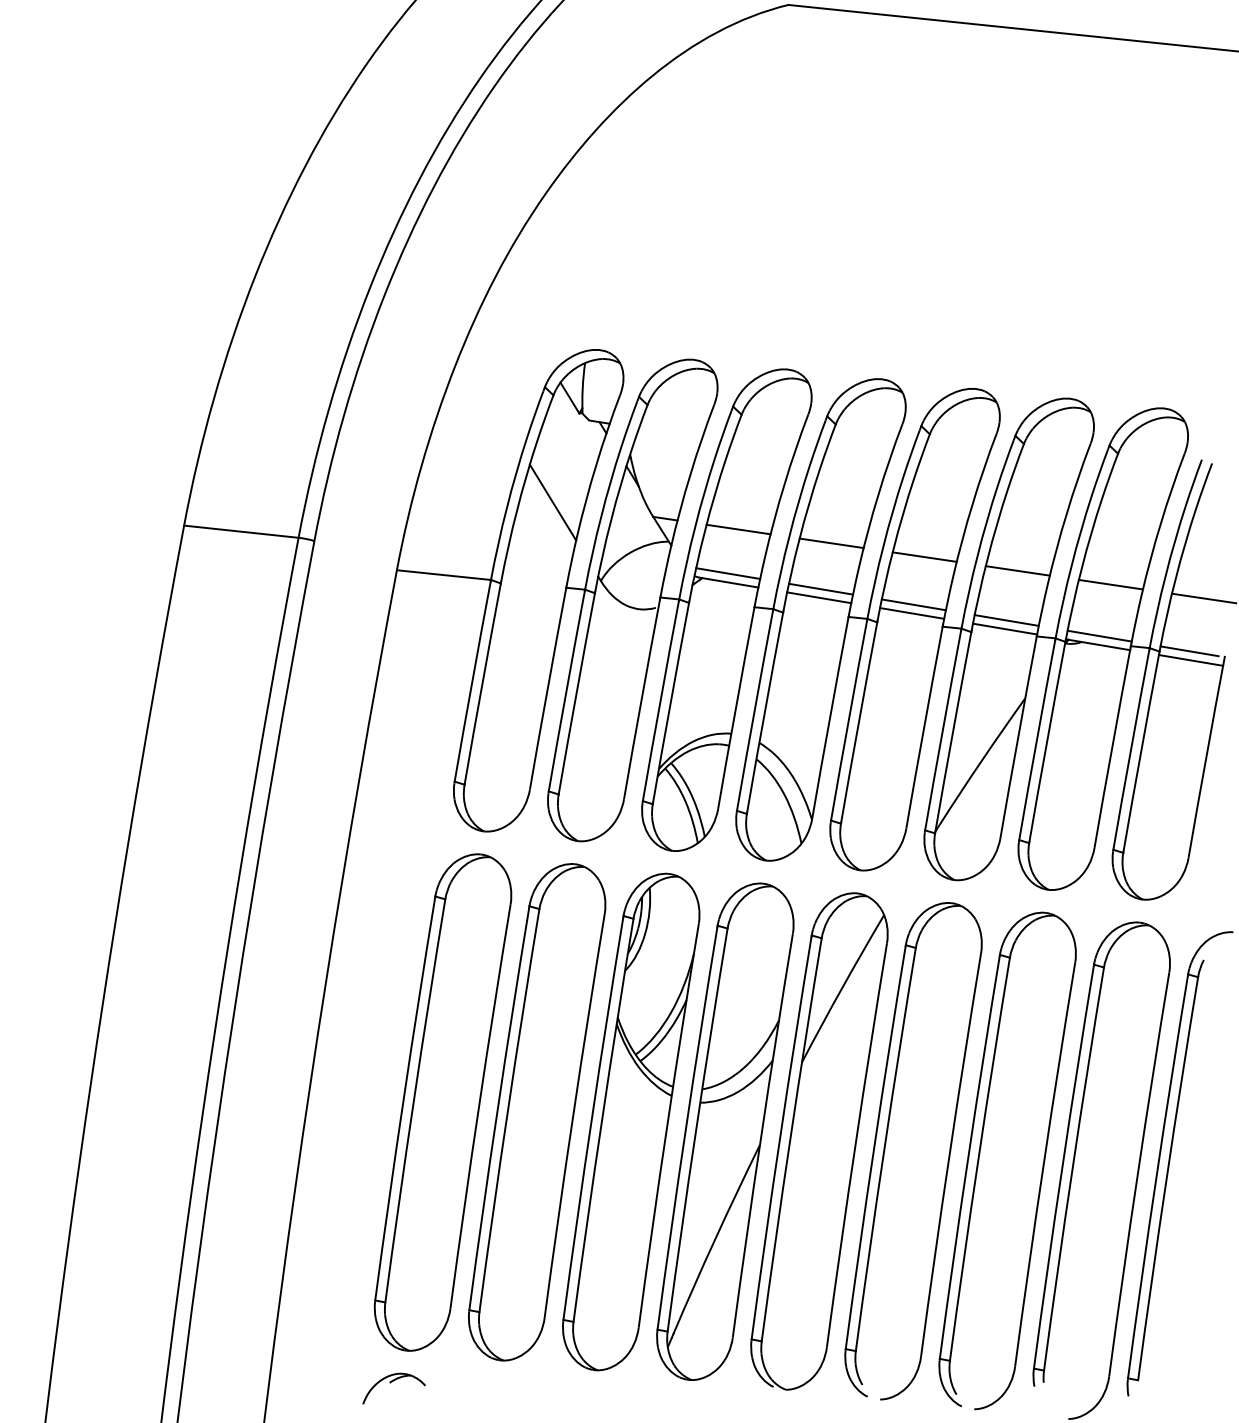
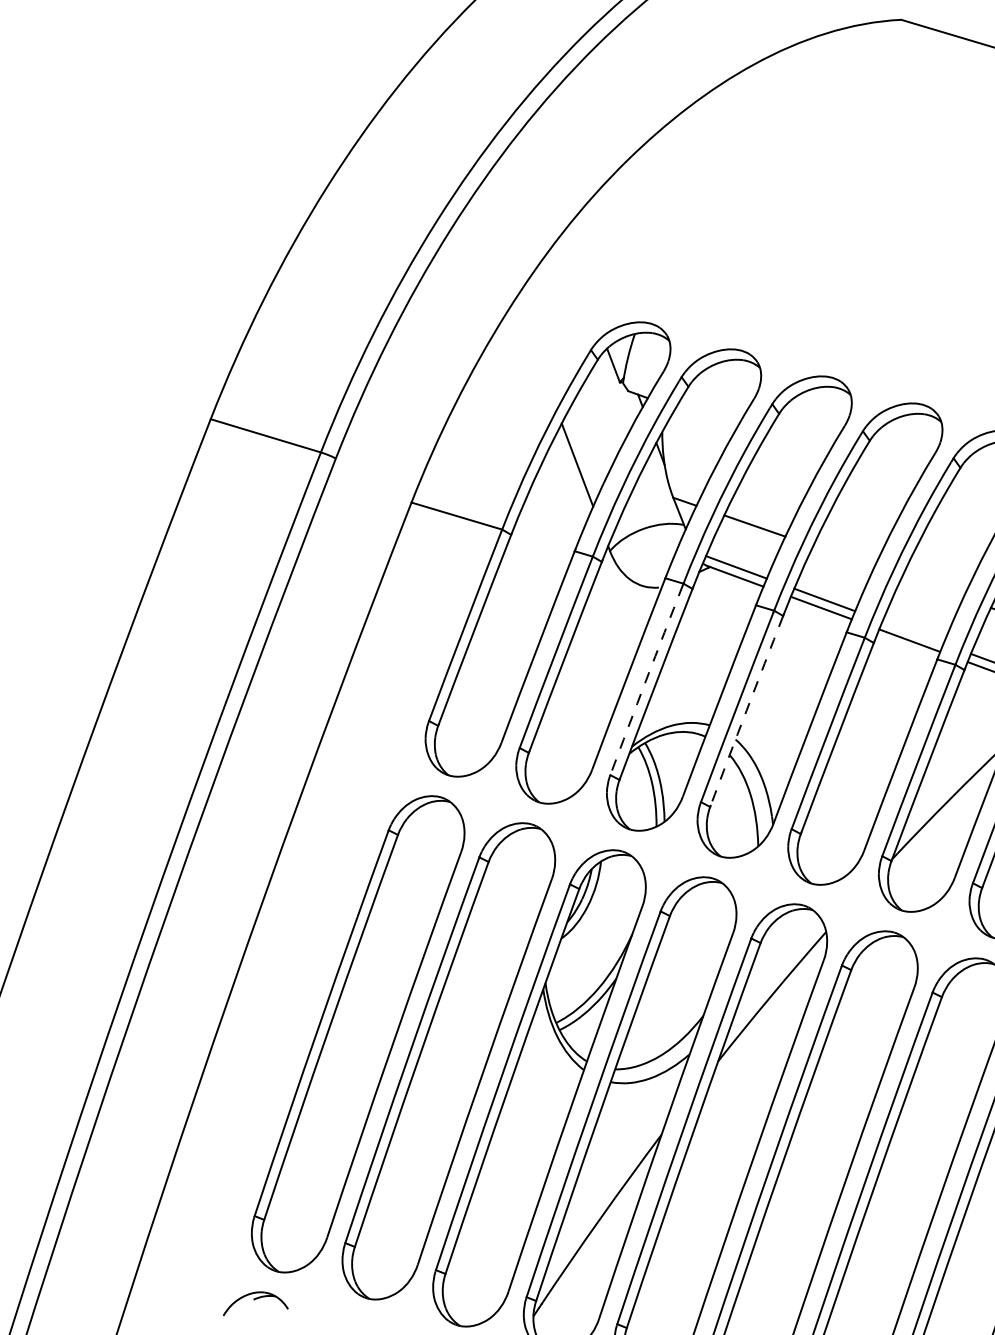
line: (831, 543) -> (843, 556), removed
line: (924, 556) -> (932, 587), removed
line: (913, 604) -> (912, 632), removed
arc: (660, 700) -> (646, 679), solid -> dashed
arc: (764, 712) -> (746, 710), solid -> dashed

